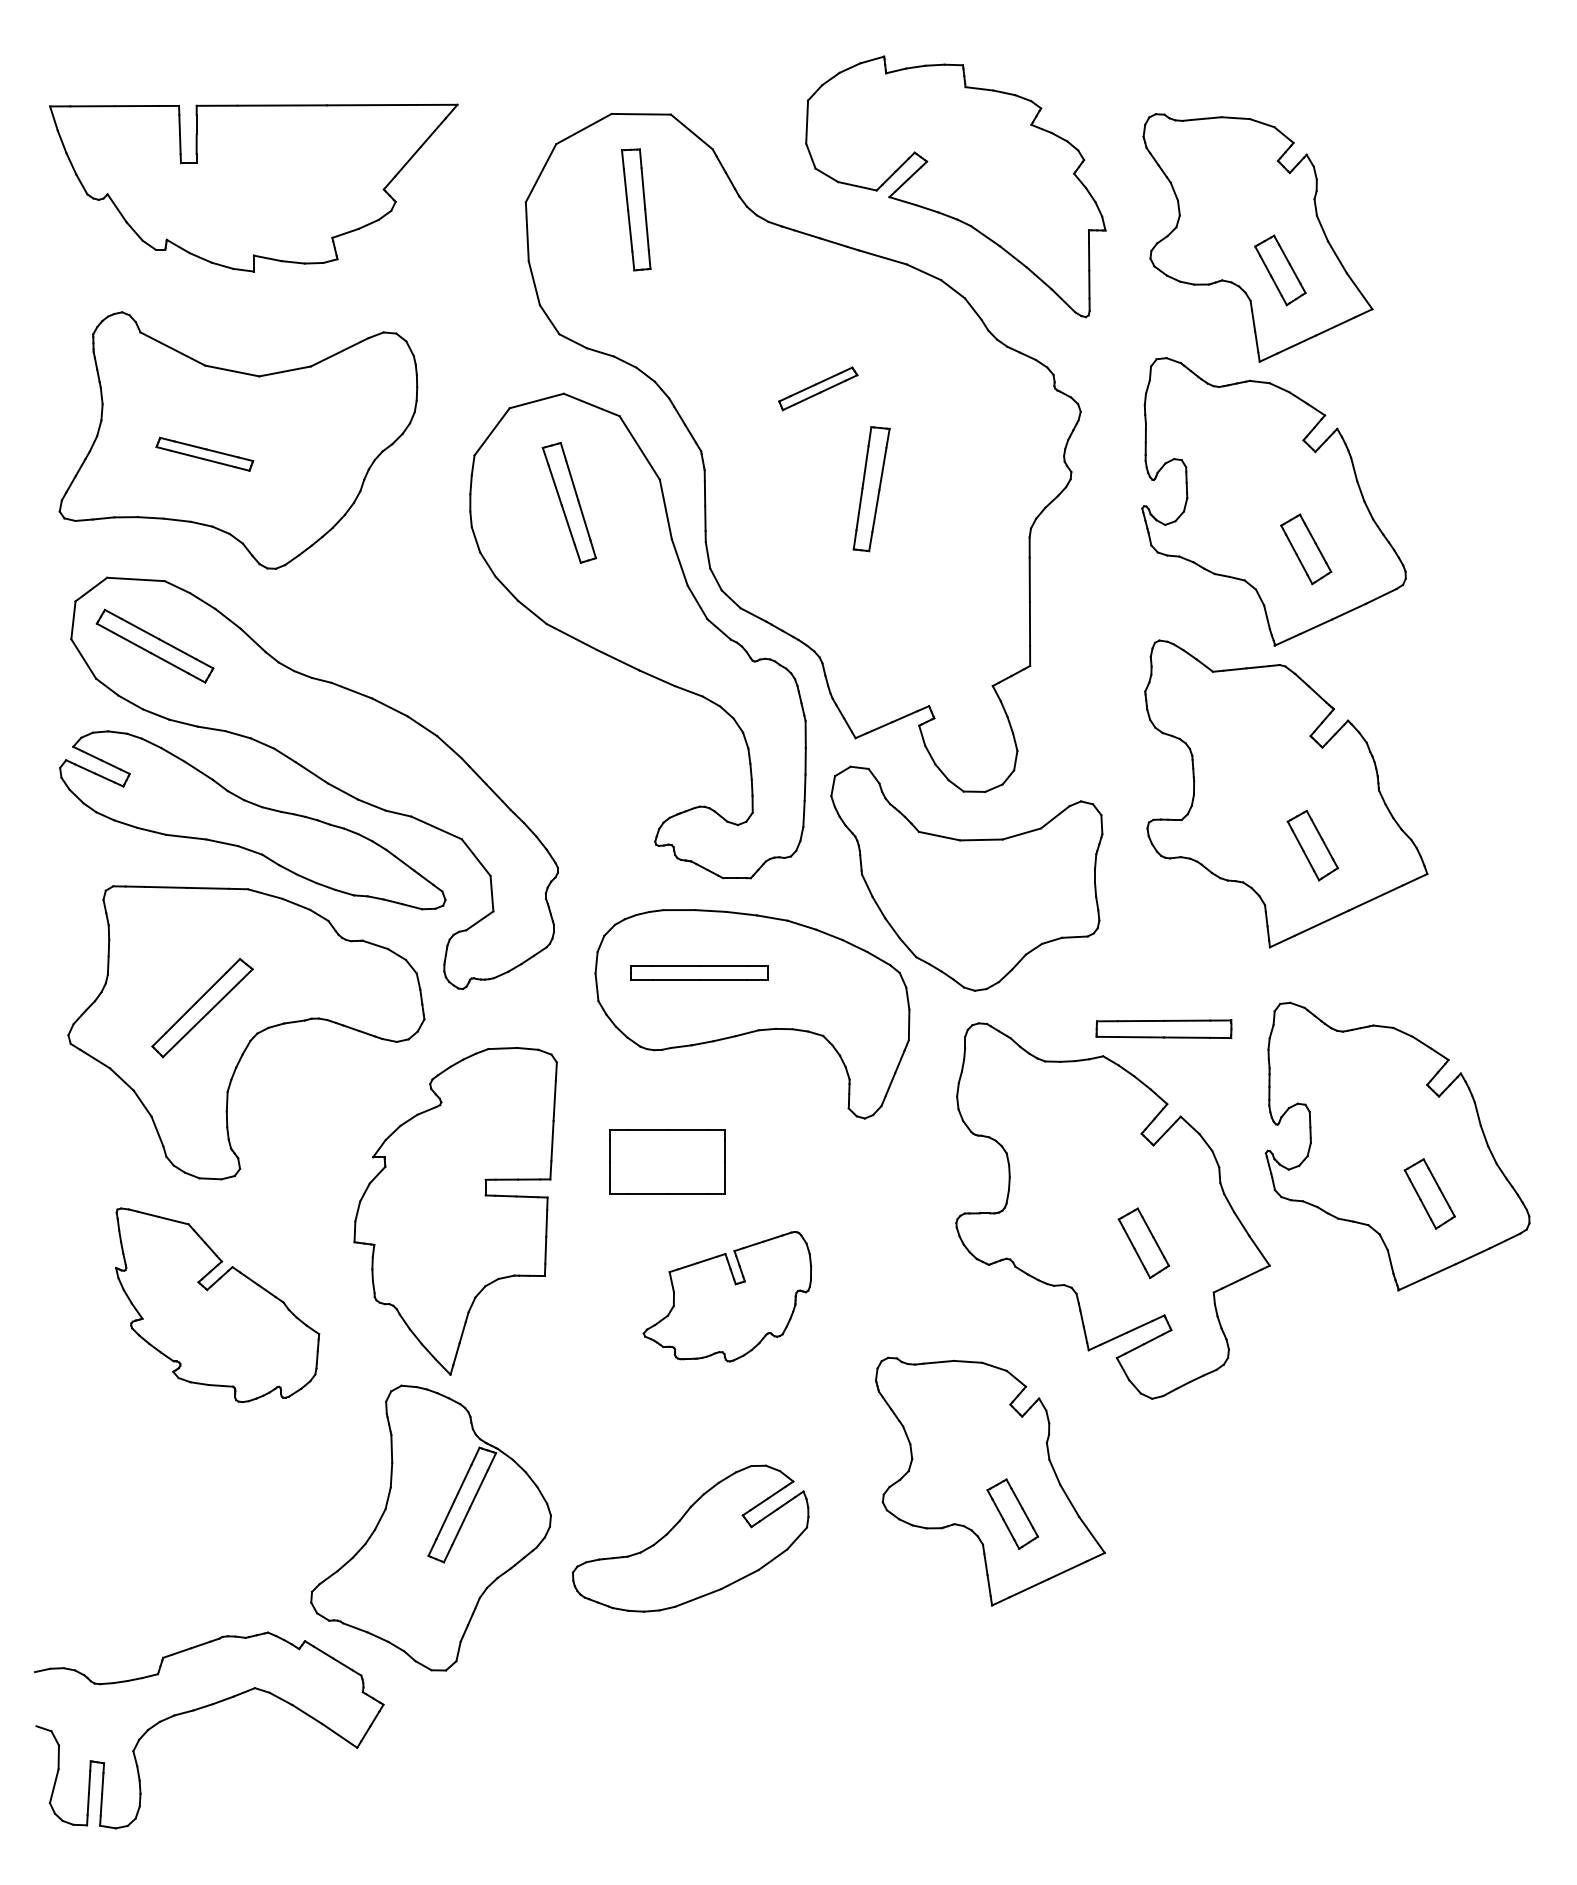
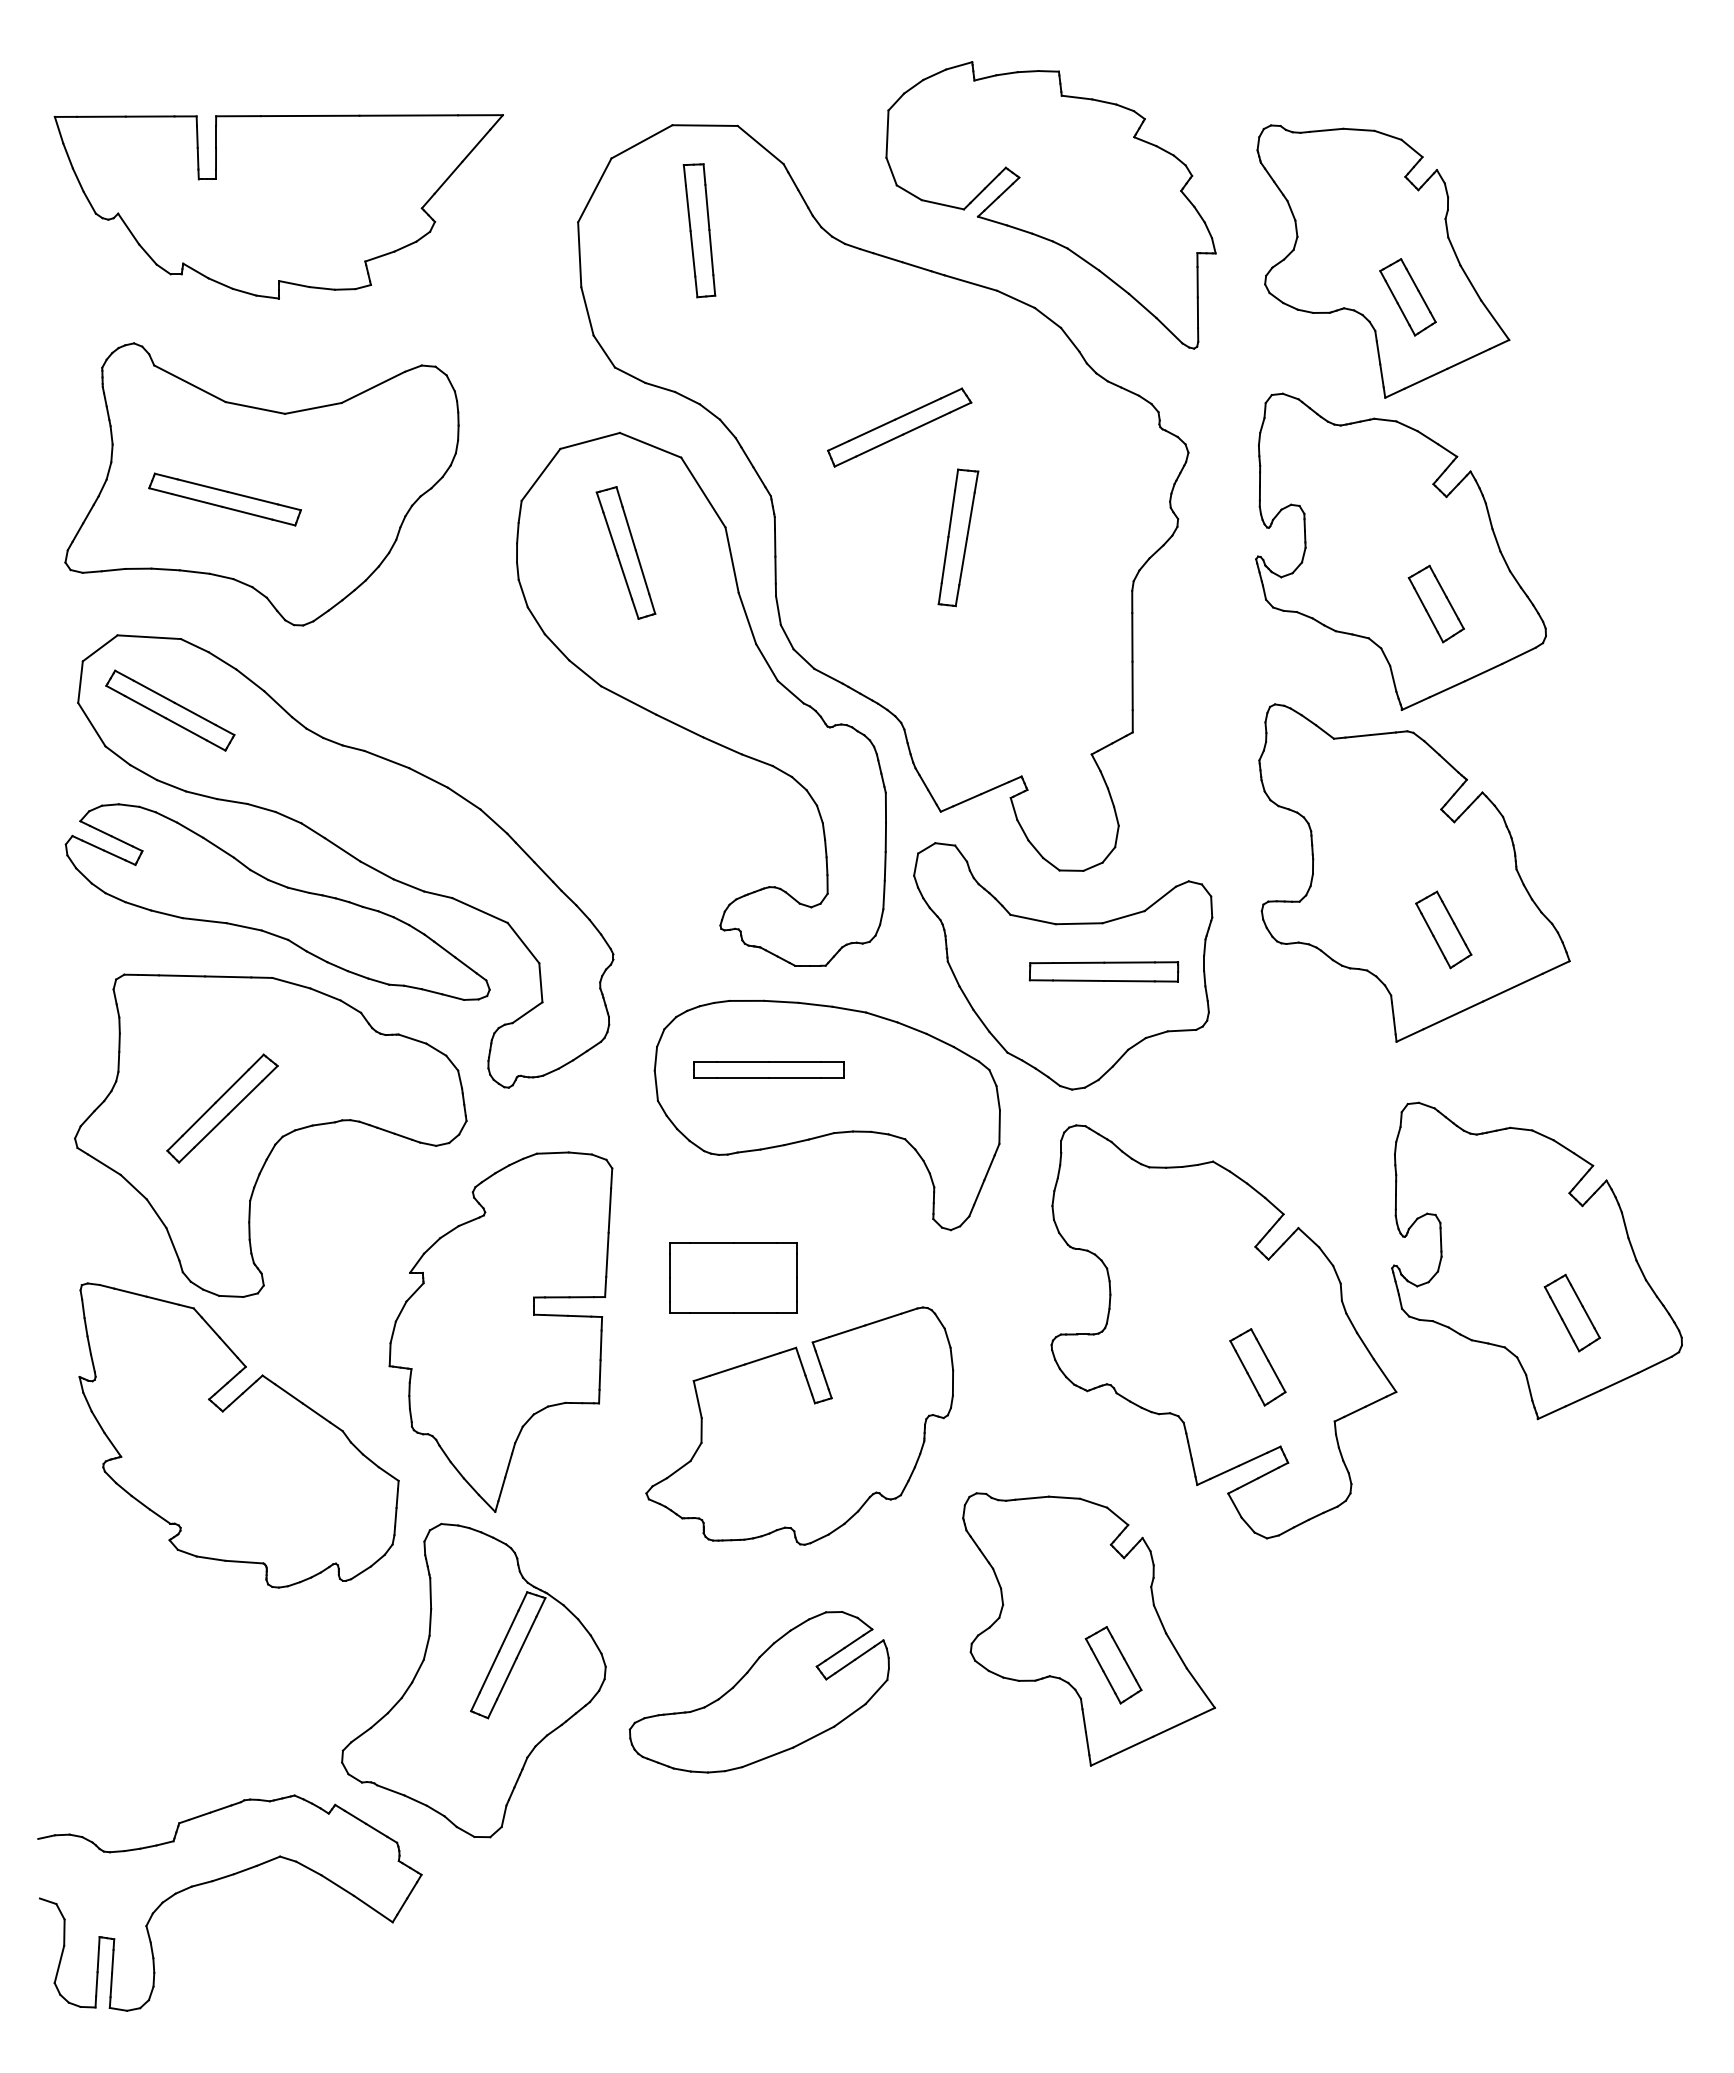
part: (818, 388) -> (899, 427), size x1.67
part: (204, 454) -> (224, 499), size x1.43
part: (1163, 1028) -> (1103, 971), moved
part: (727, 1296) -> (799, 1425), size x1.67
part: (217, 1305) -> (238, 1435), size x1.43

